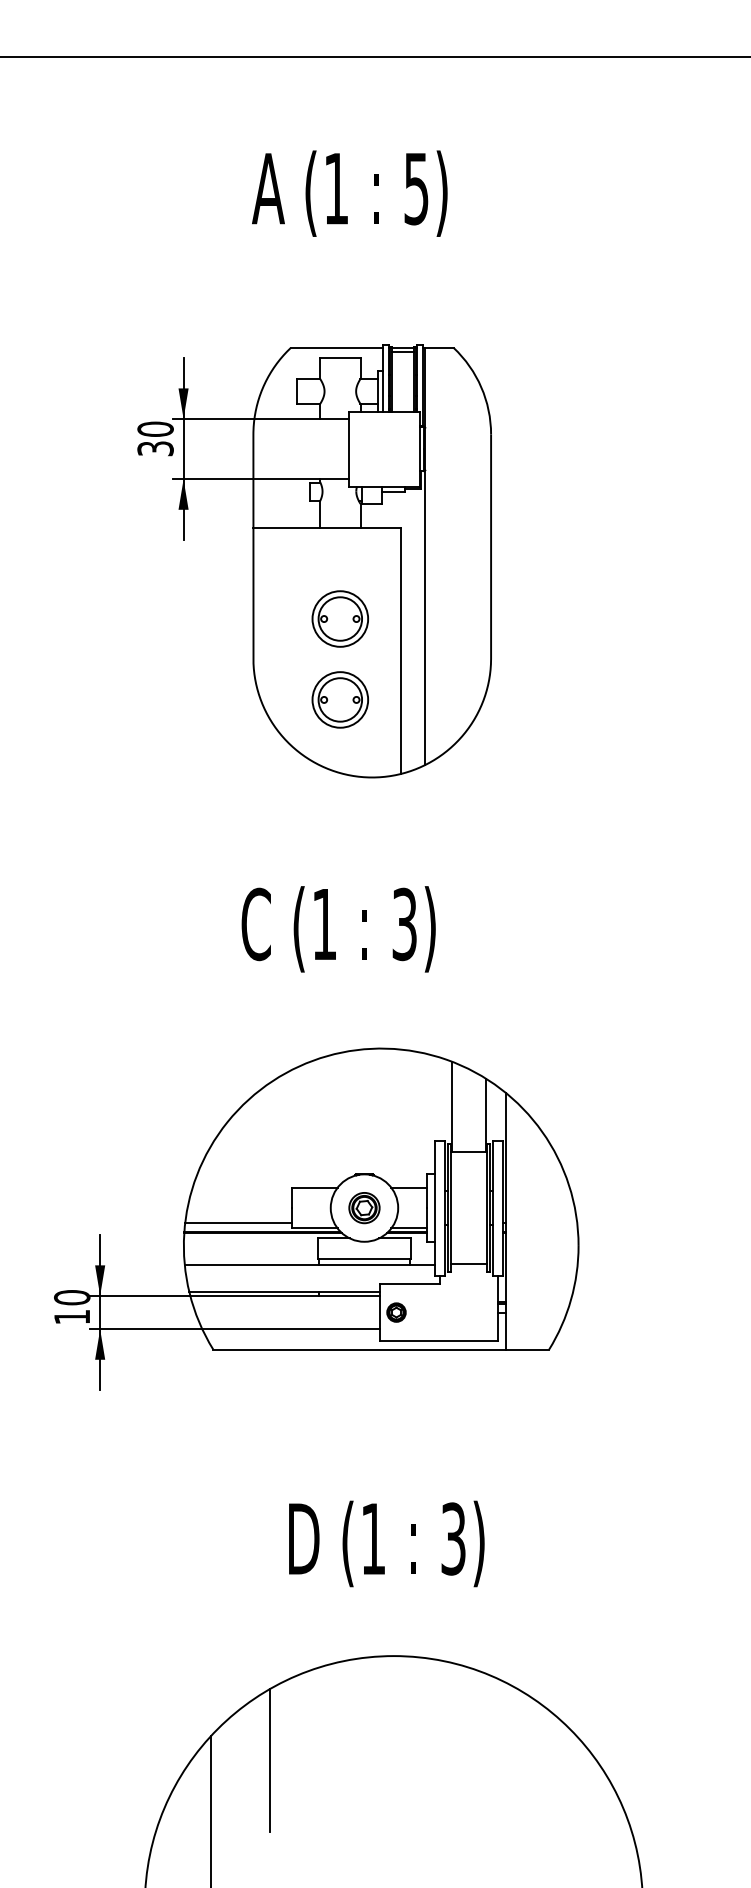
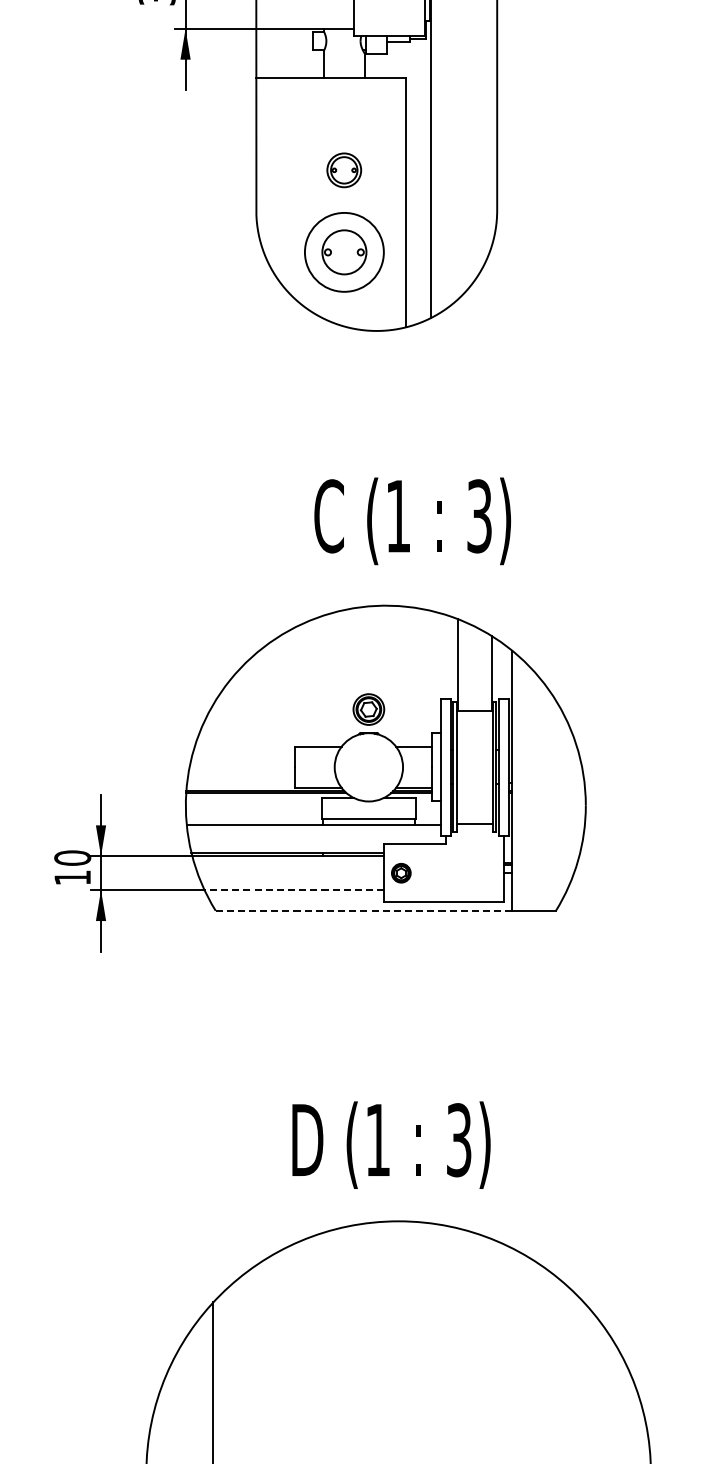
part: (339, 618) -> (343, 169), size x0.6
circle: (340, 699) -> (344, 251), size x1.4
text: (338, 929) -> (412, 521), moved
part: (364, 1208) -> (368, 709), moved
line: (238, 1223) -> (241, 782), removed
line: (291, 1329) -> (294, 890), solid -> dashed
line: (359, 1349) -> (363, 910), solid -> dashed
text: (386, 1543) -> (391, 1144), moved
line: (270, 1760) -> (273, 1327), removed

